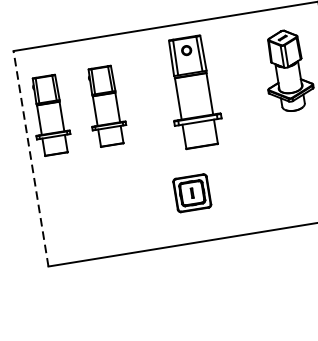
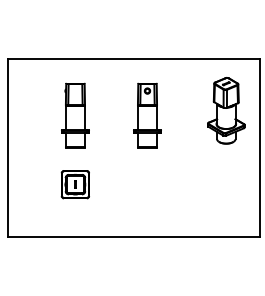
part: (193, 92) -> (147, 115), size x0.71
part: (50, 115) -> (29, 115), removed
line: (31, 159) -> (8, 148), dashed -> solid
part: (191, 193) -> (74, 184), moved

